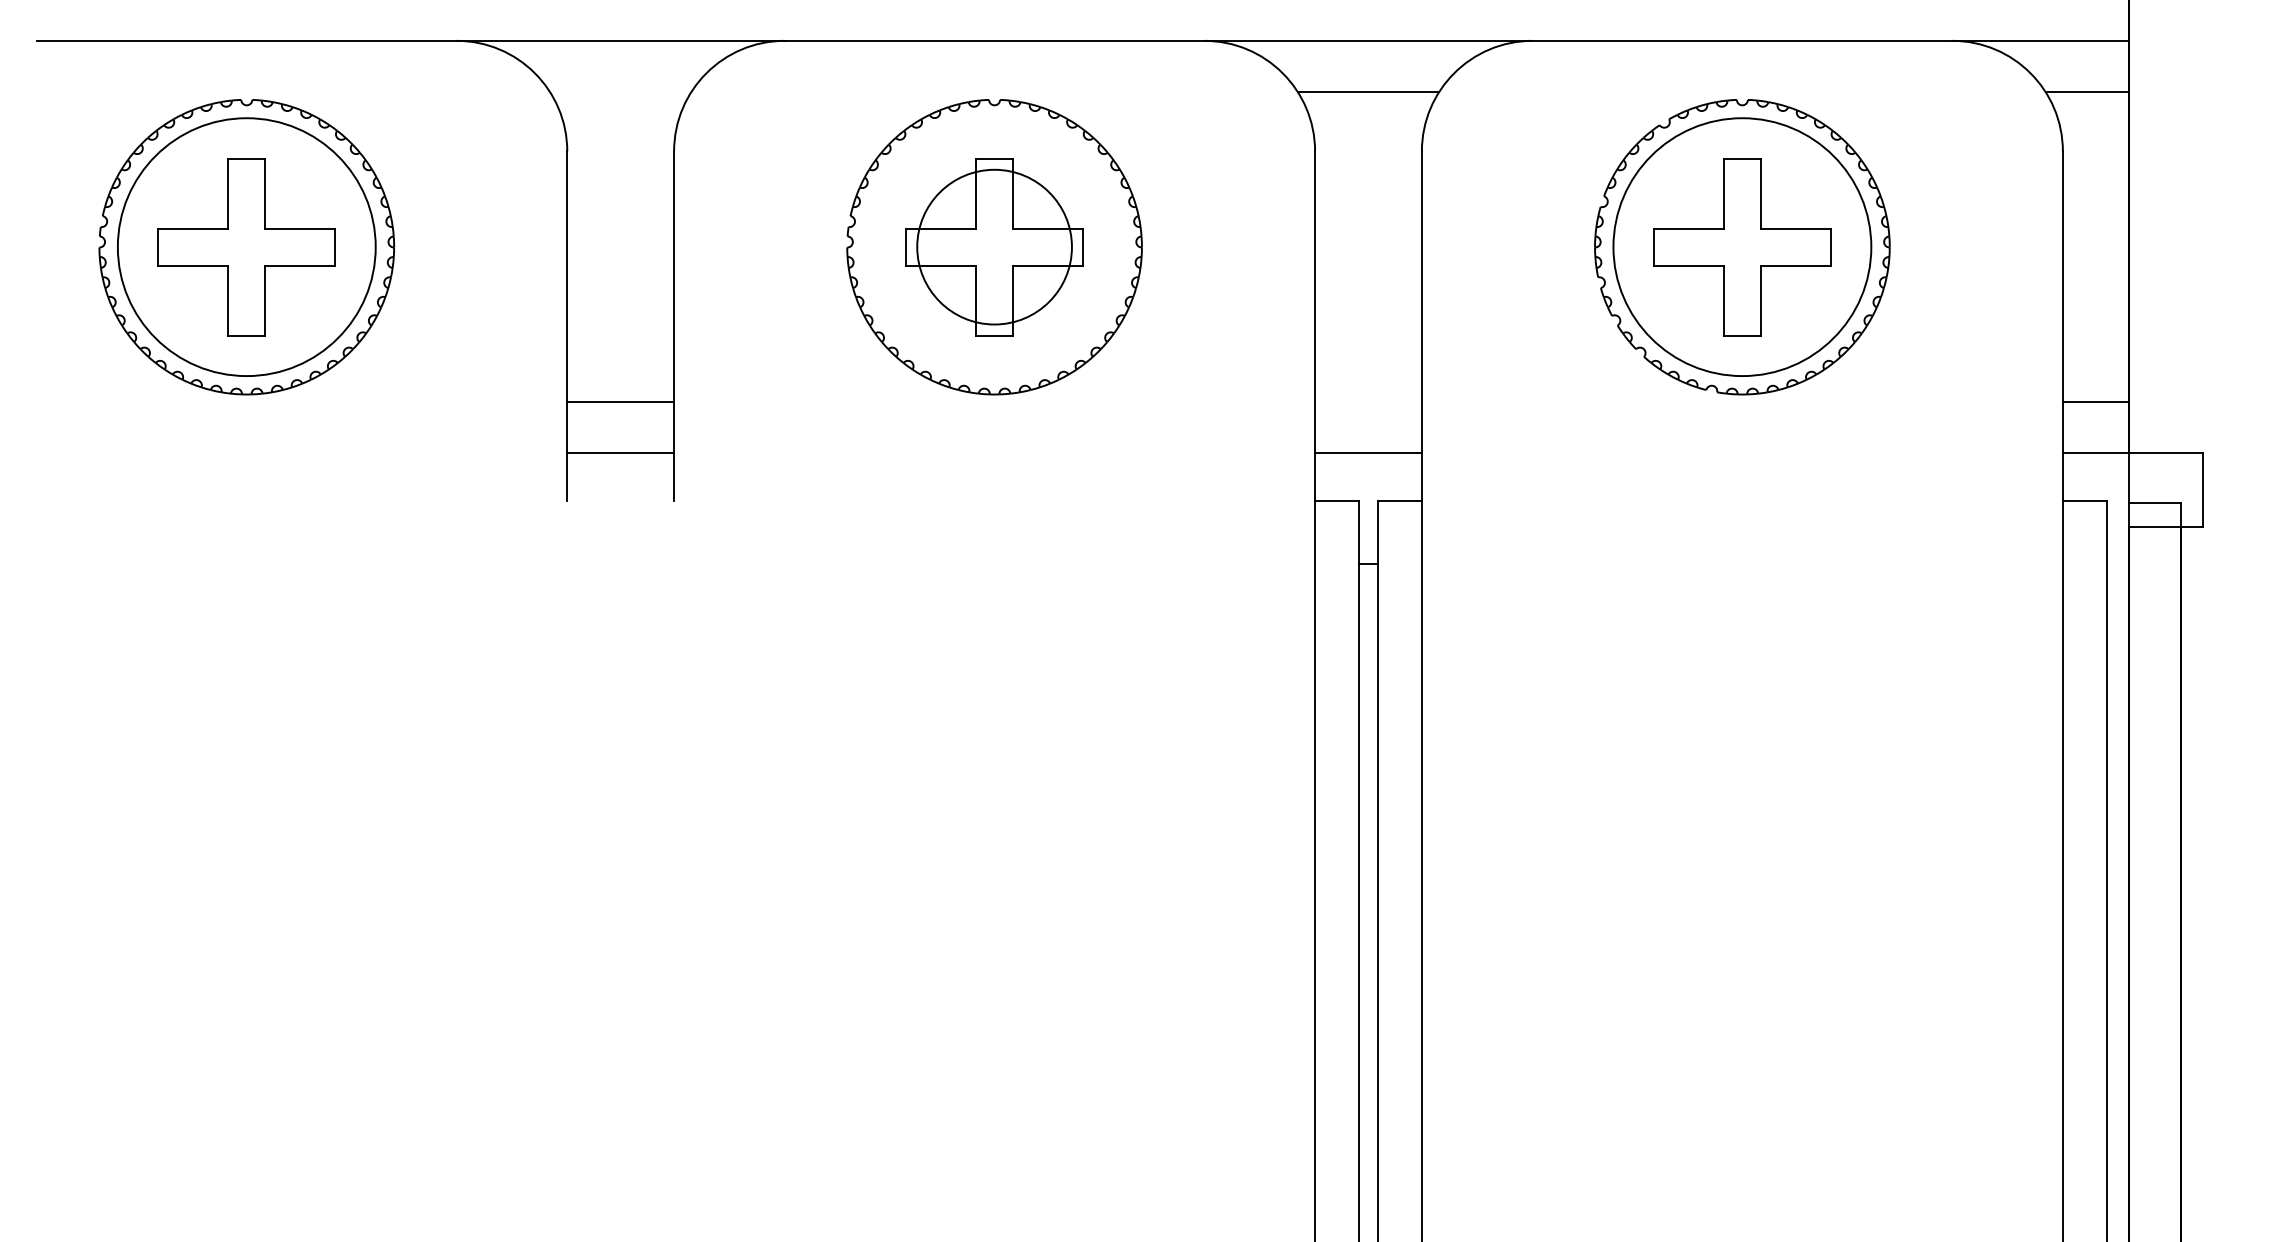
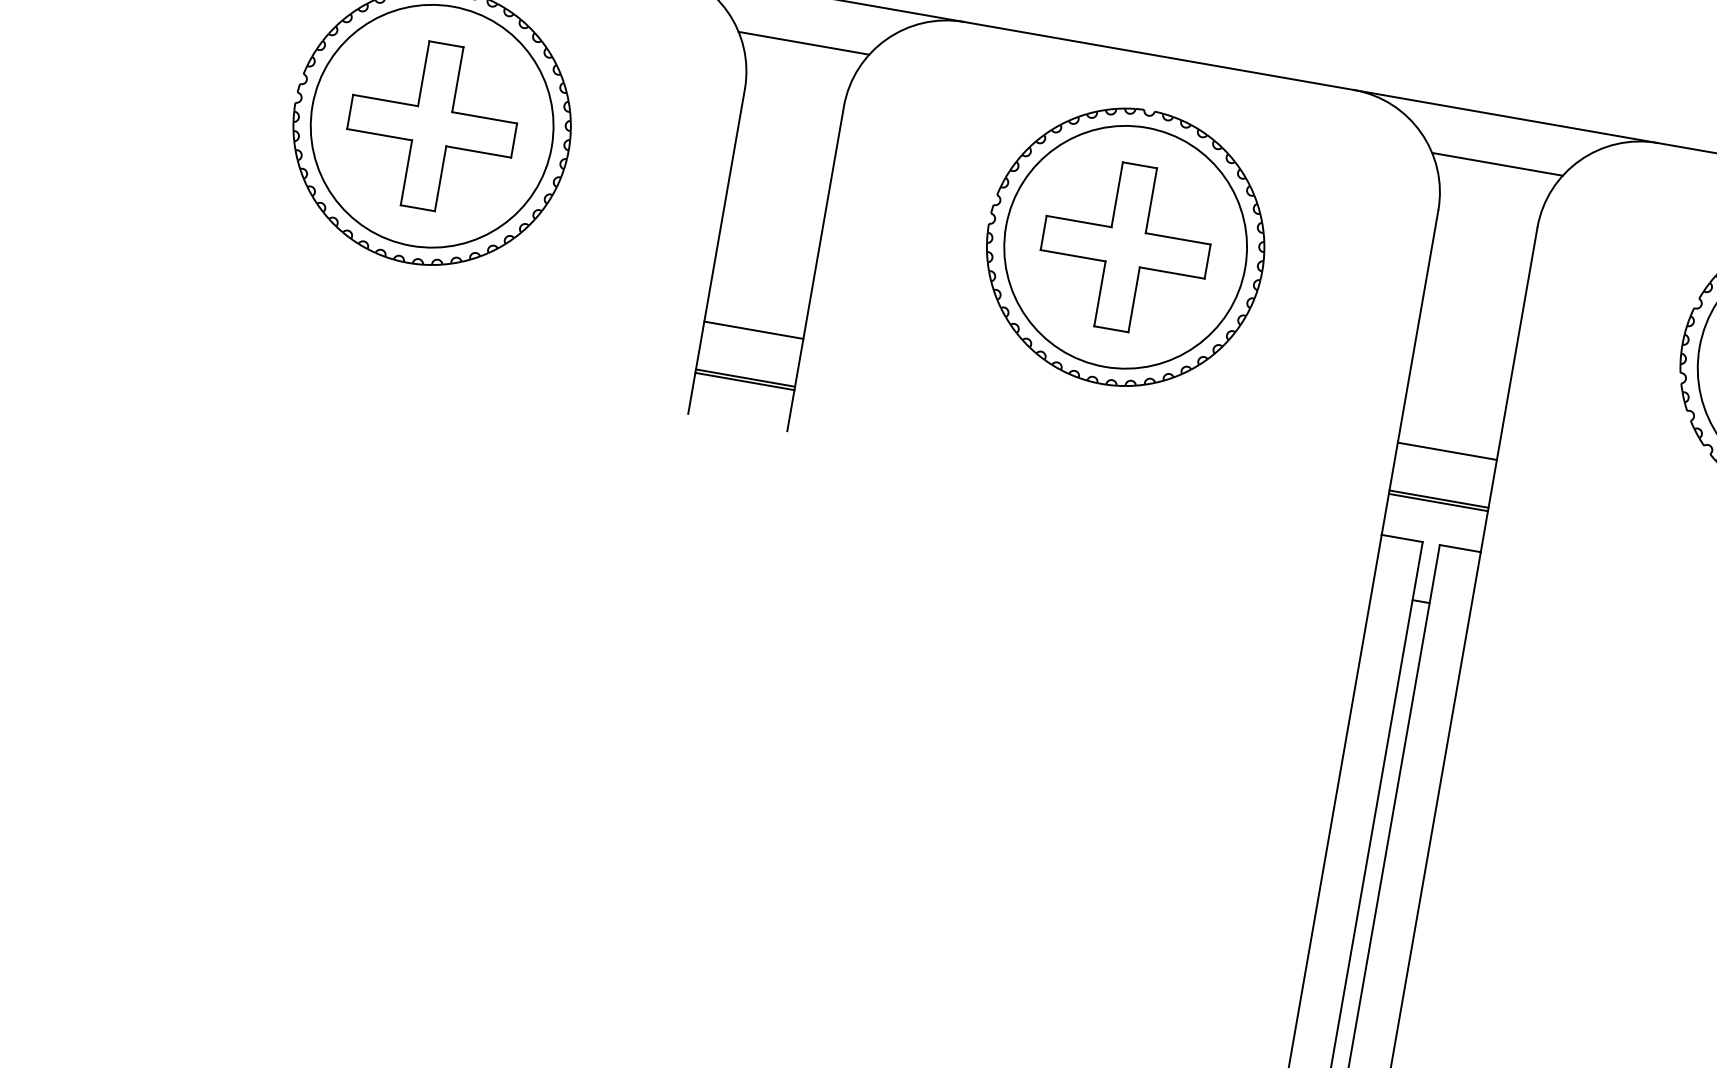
line: (620, 92) -> (803, 43), added
circle: (994, 247) -> (1125, 247), size x1.67
line: (1368, 401) -> (1447, 450), added
line: (620, 457) -> (744, 381), added
line: (1368, 457) -> (1438, 502), added

